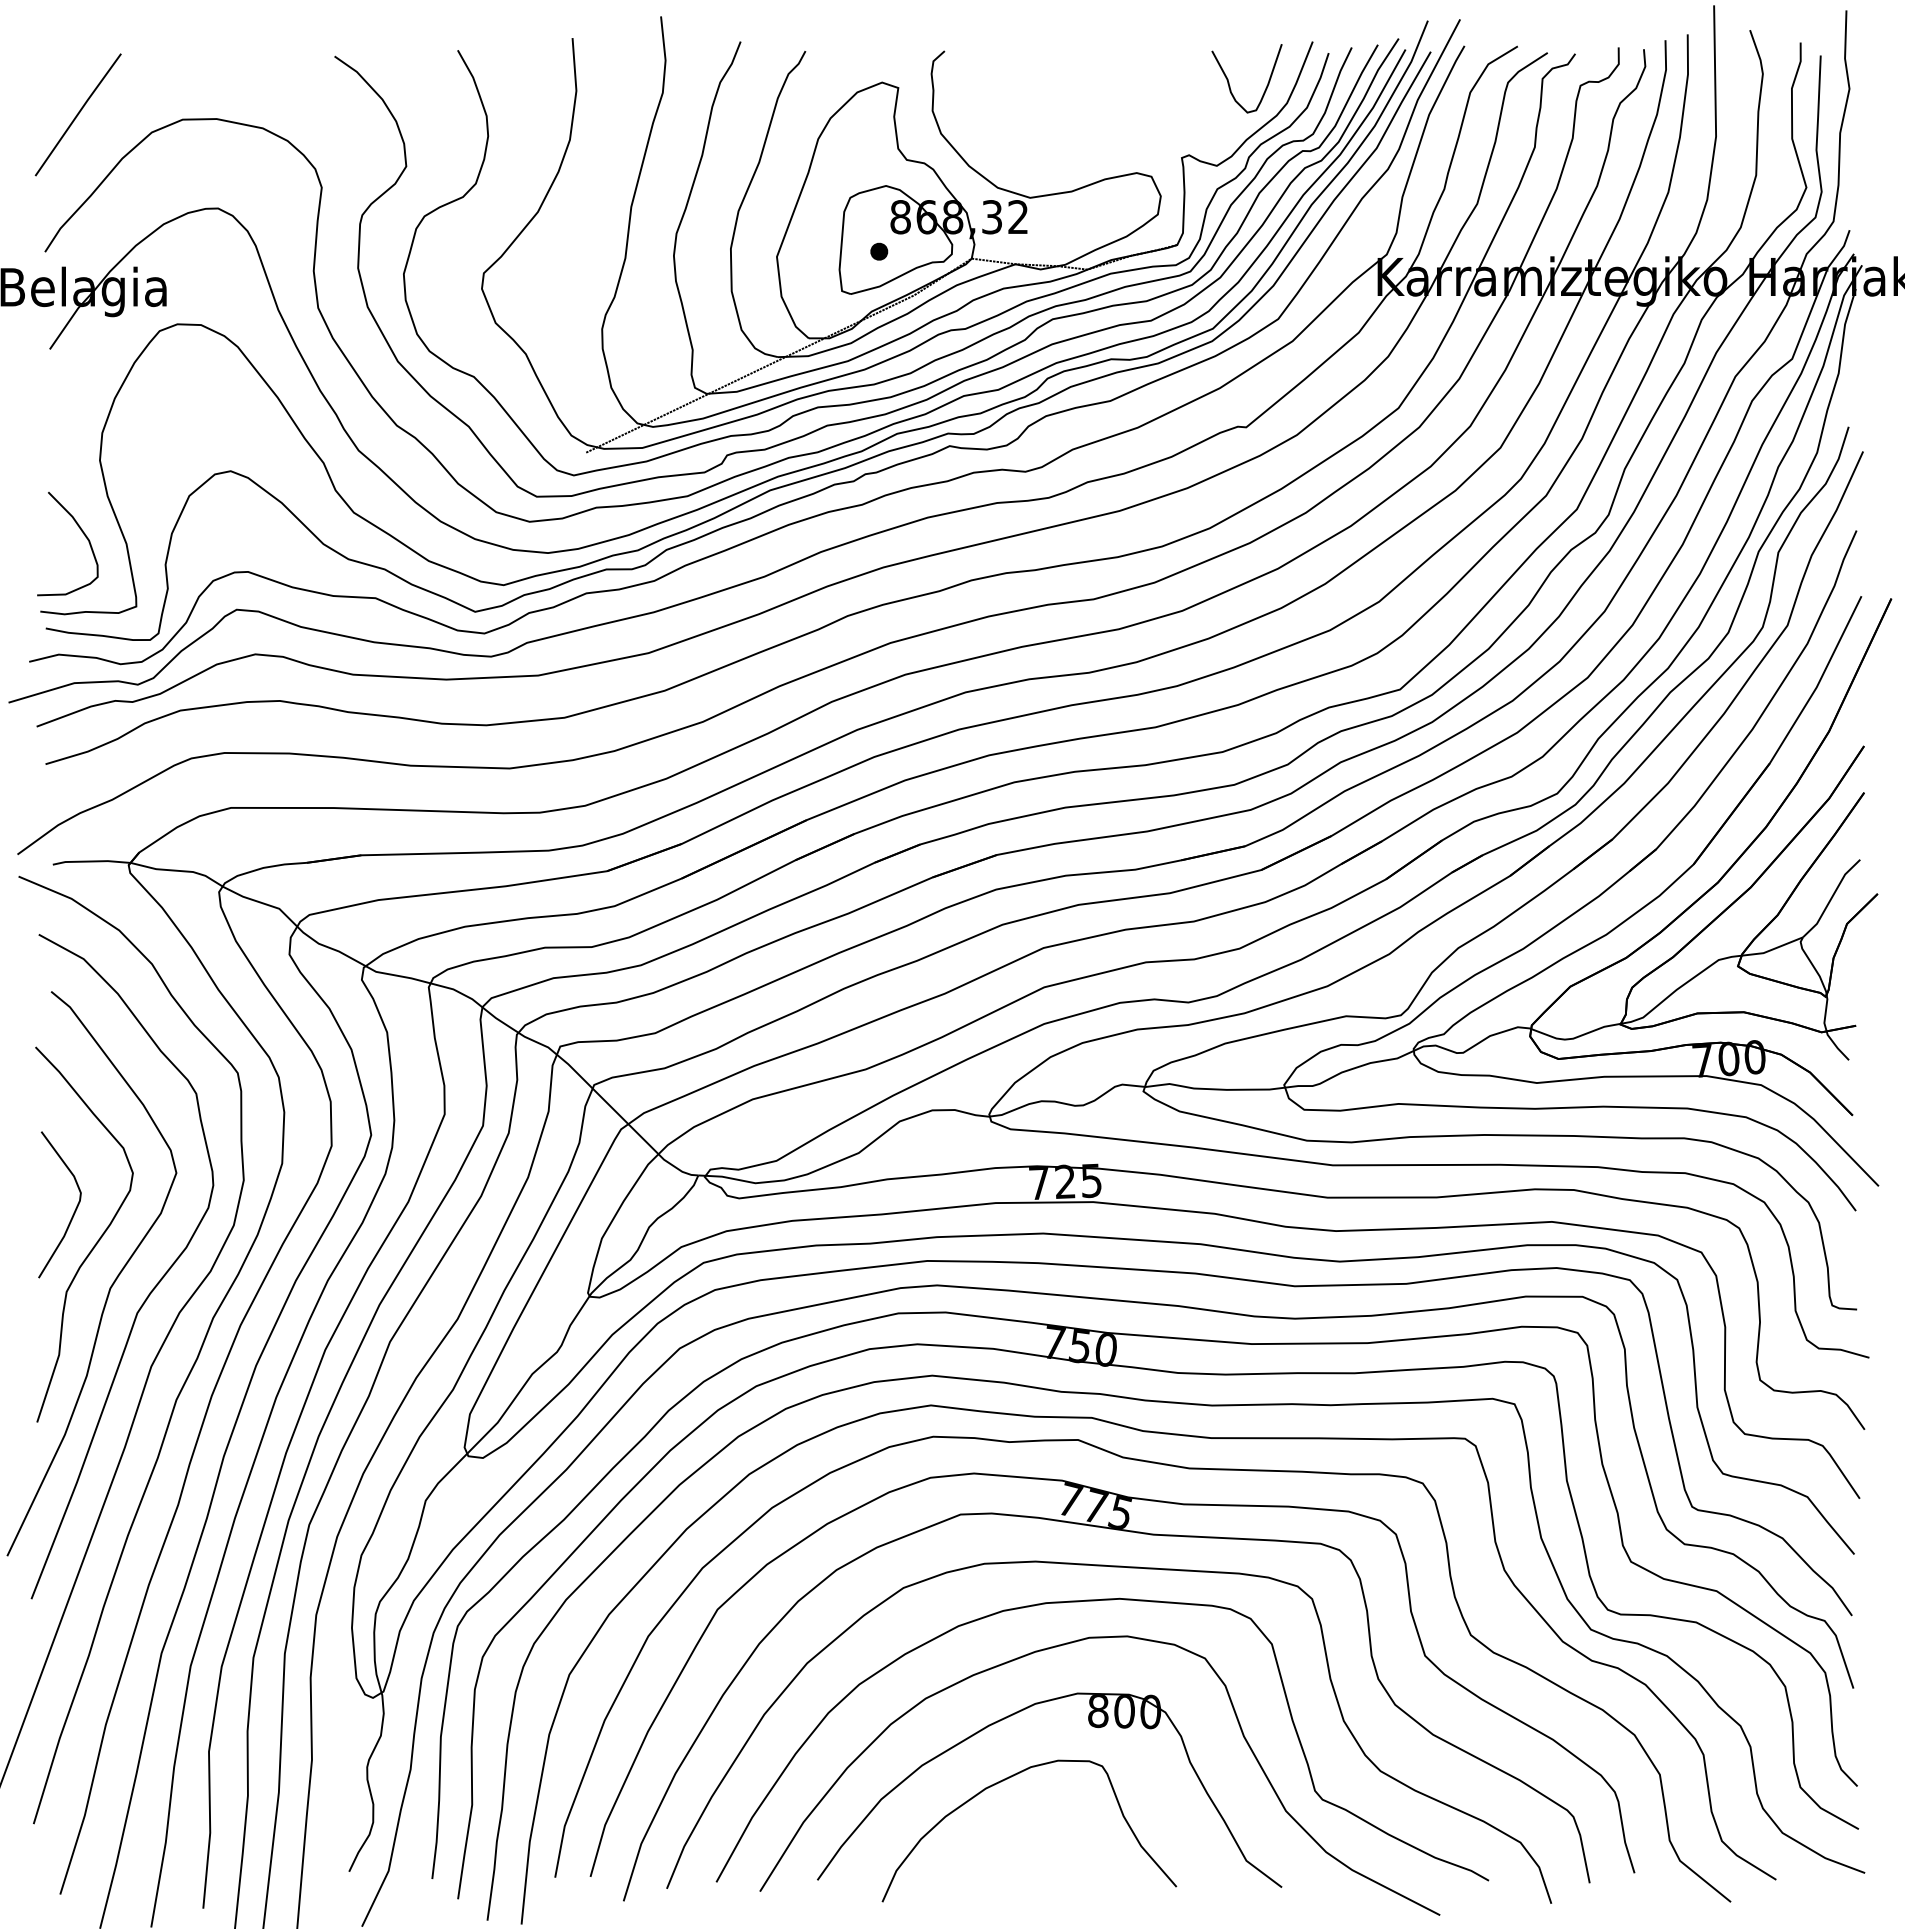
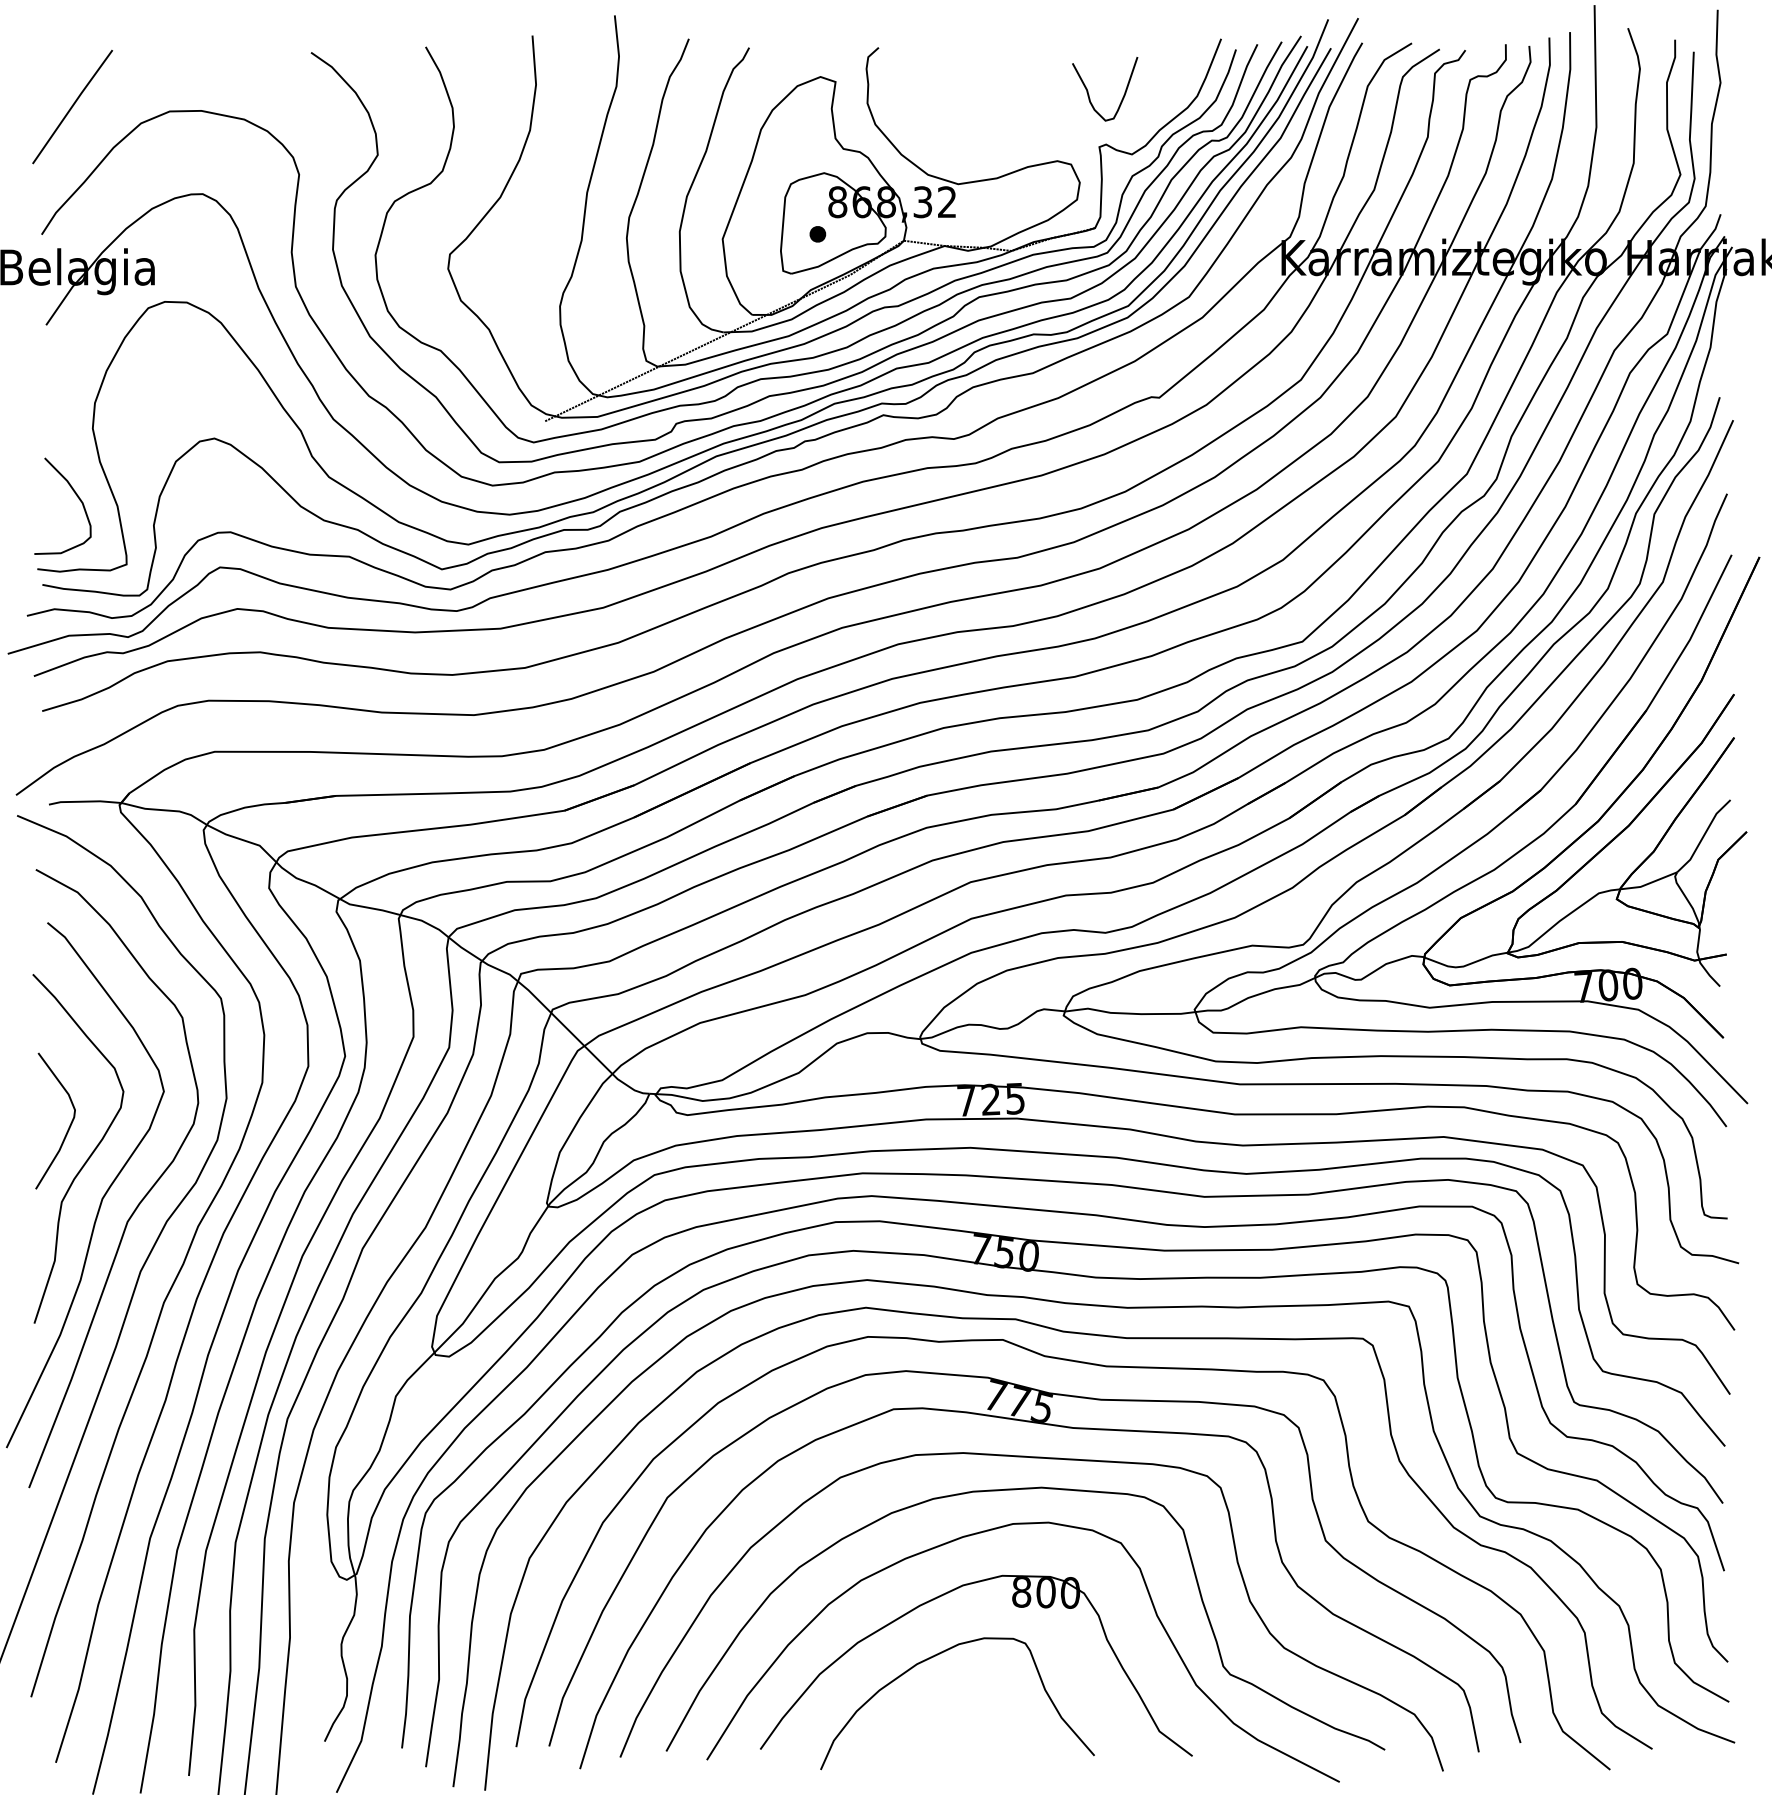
curve: (1229, 82) -> (1088, 92), moved

